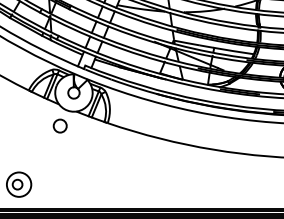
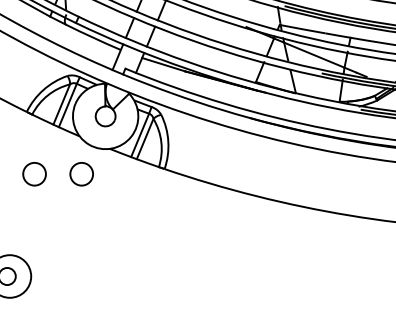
circle: (32, 125) -> (33, 173), added

